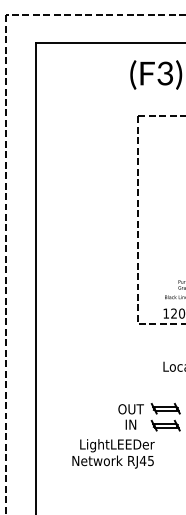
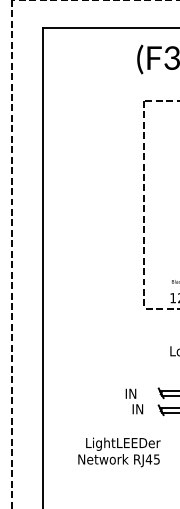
text: (130, 409) -> (137, 394), OUT -> IN
text: (113, 453) -> (119, 452), moved

